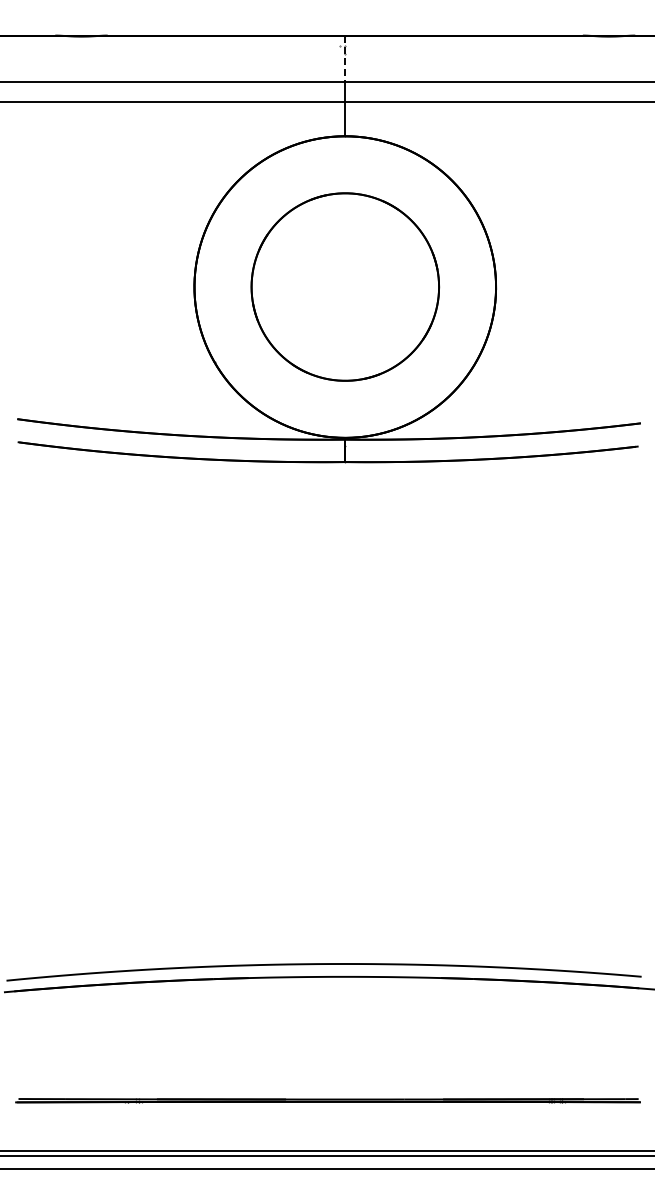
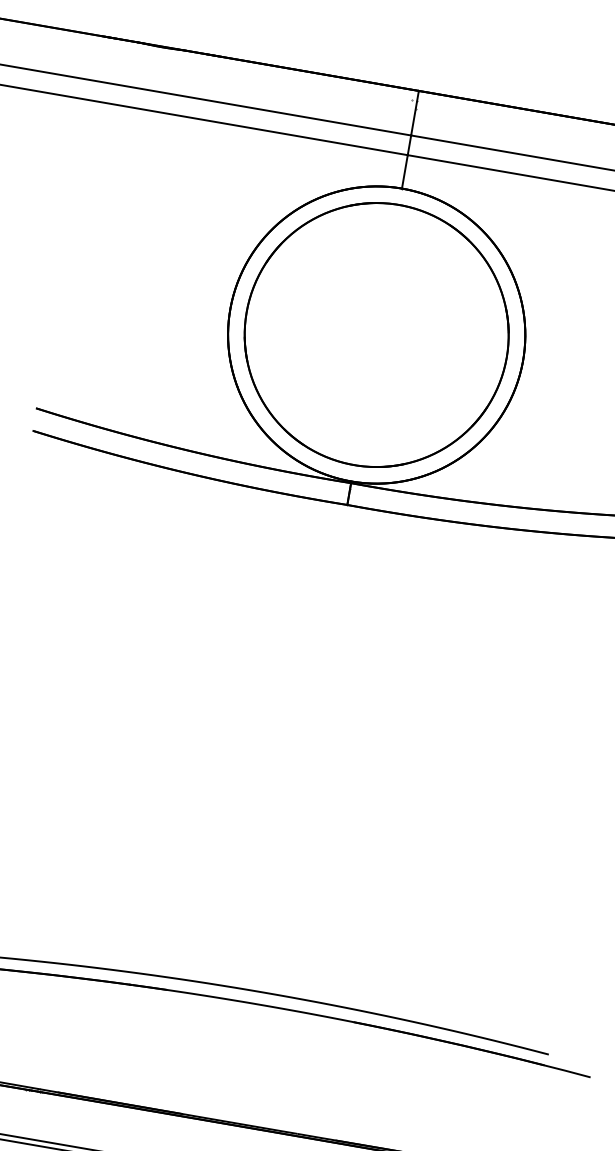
line: (345, 58) -> (415, 113), dashed -> solid
part: (345, 286) -> (377, 334), size x1.43

